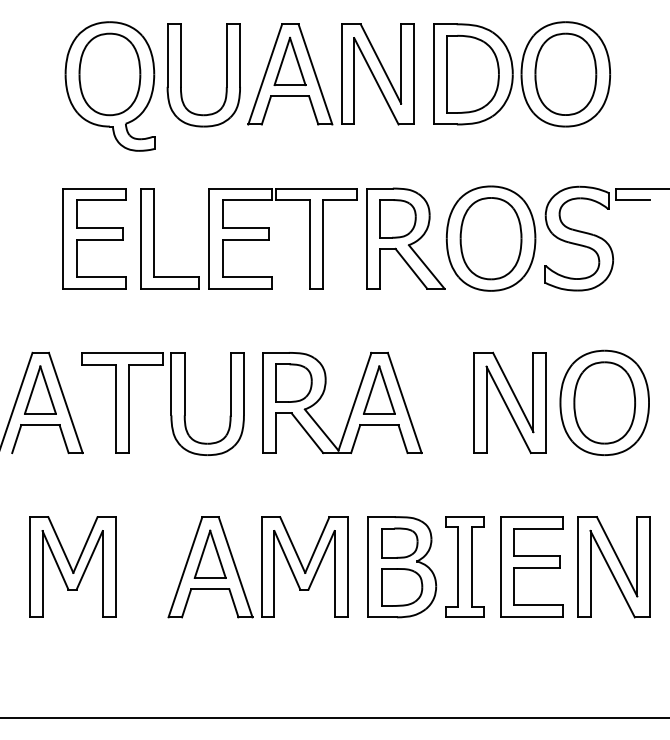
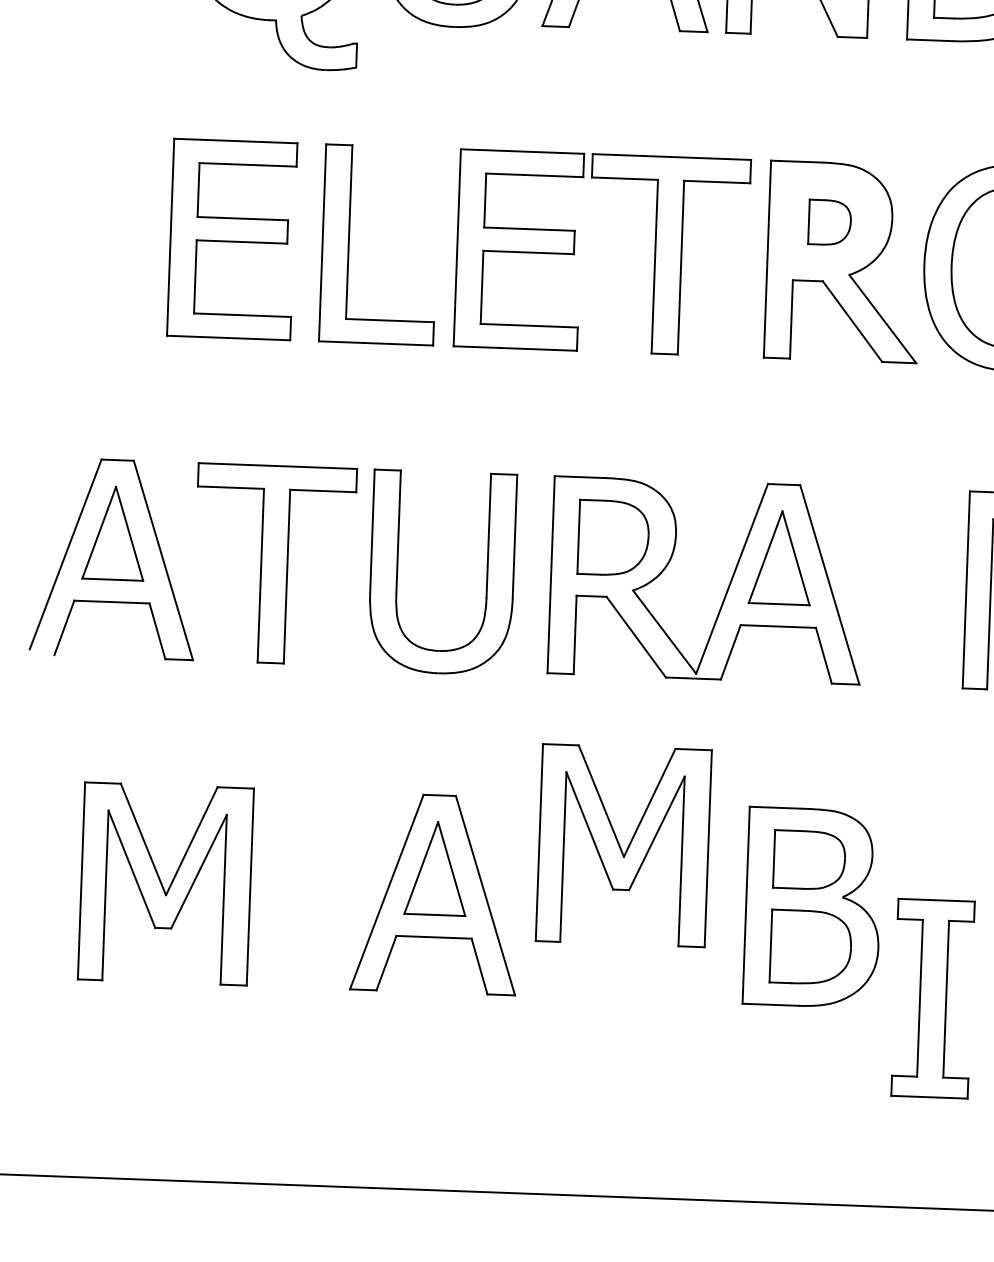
part: (397, 218) -> (828, 221), size x0.6
part: (304, 566) -> (622, 844), moved
part: (464, 566) -> (932, 997), moved

